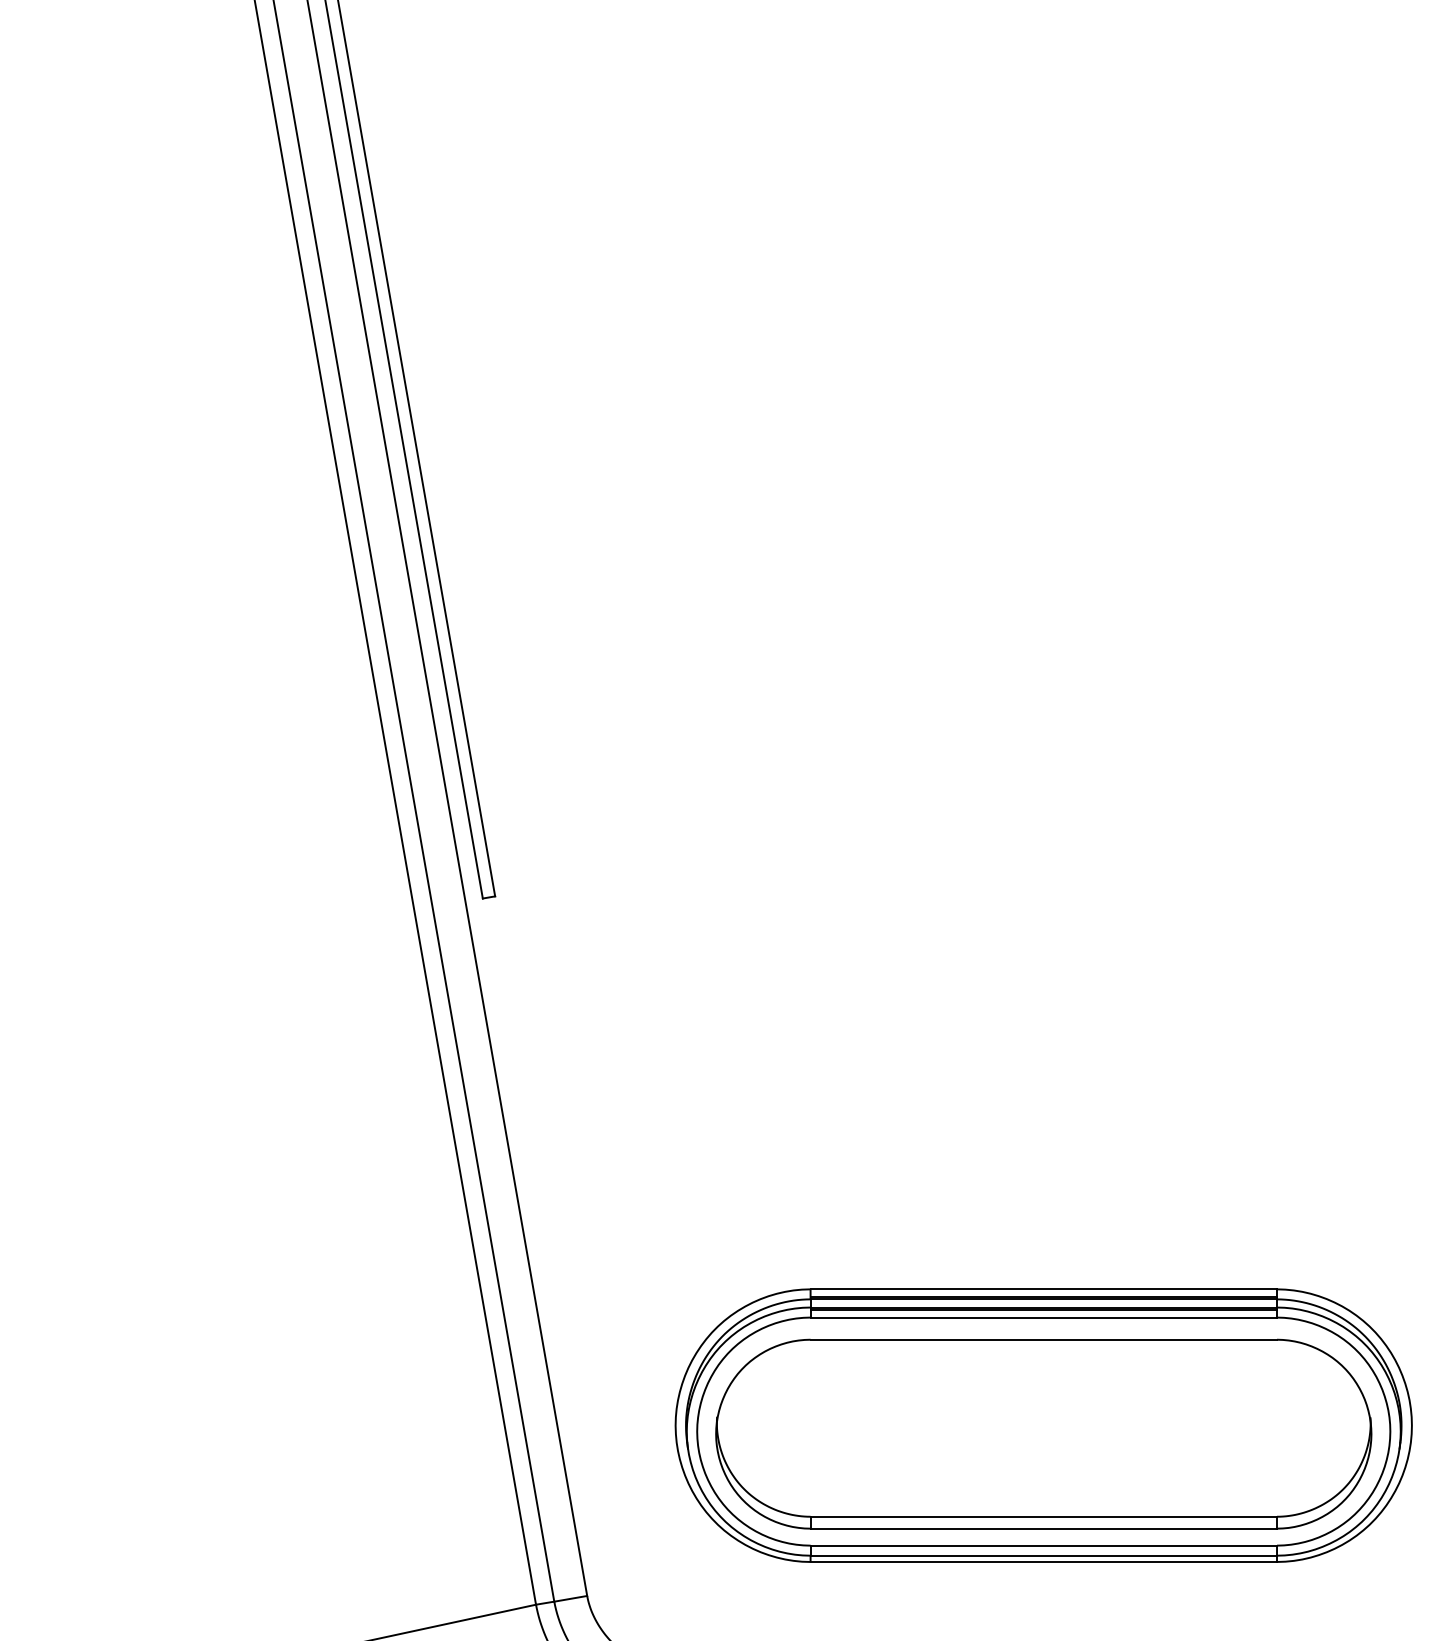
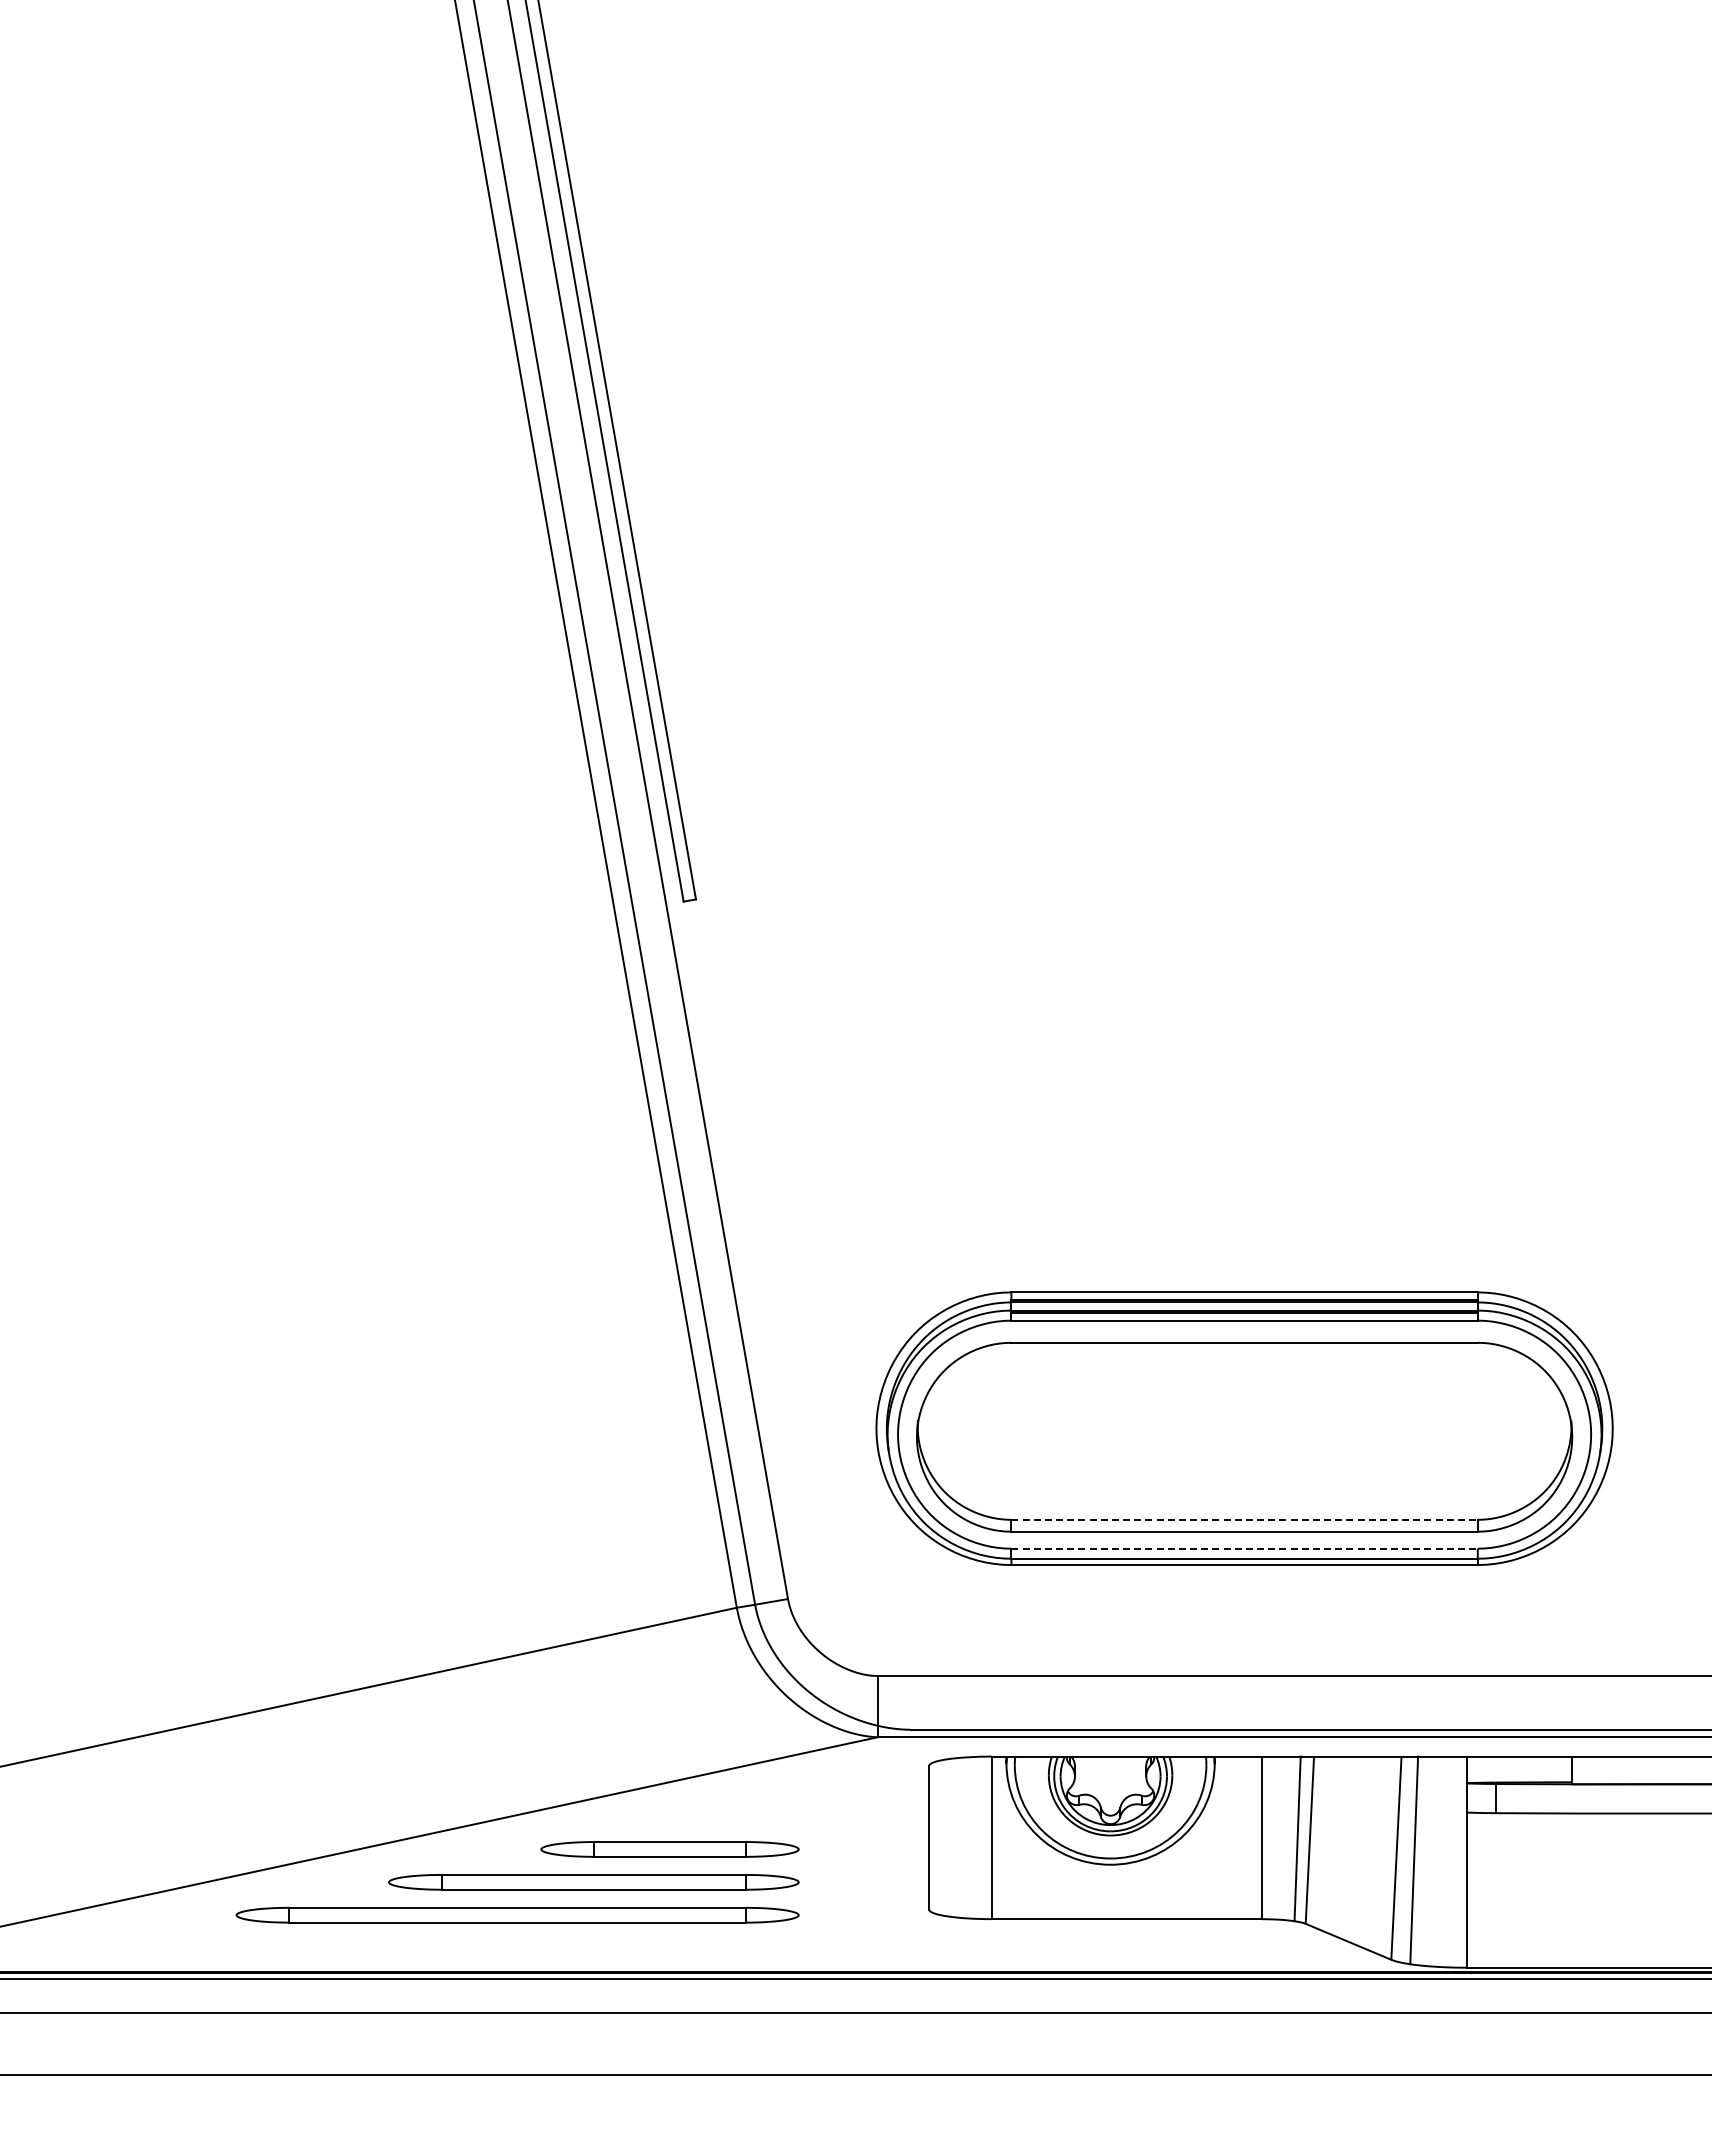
line: (1044, 1516) -> (1245, 1519), solid -> dashed
line: (1044, 1545) -> (1245, 1548), solid -> dashed

